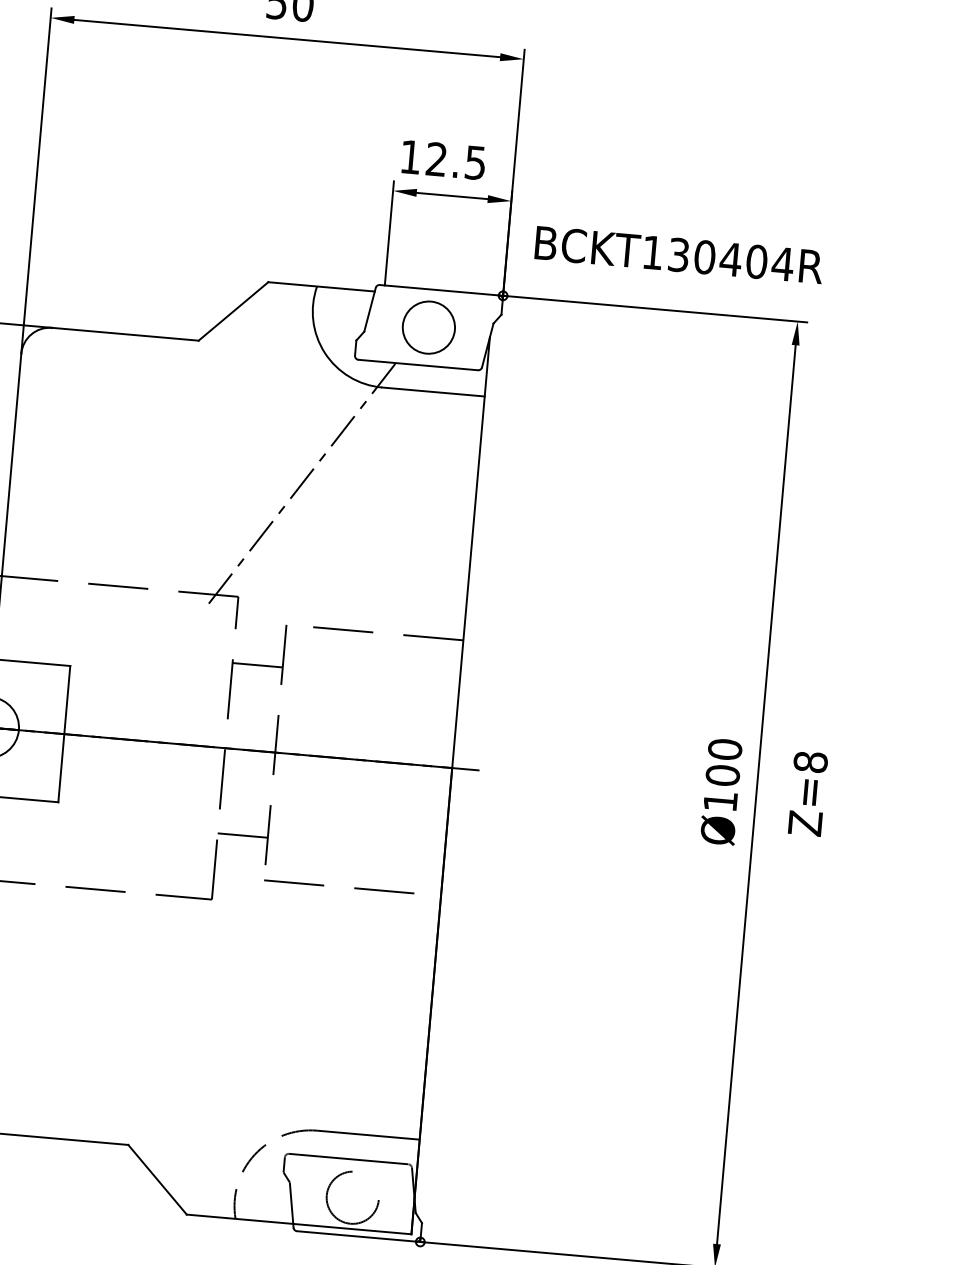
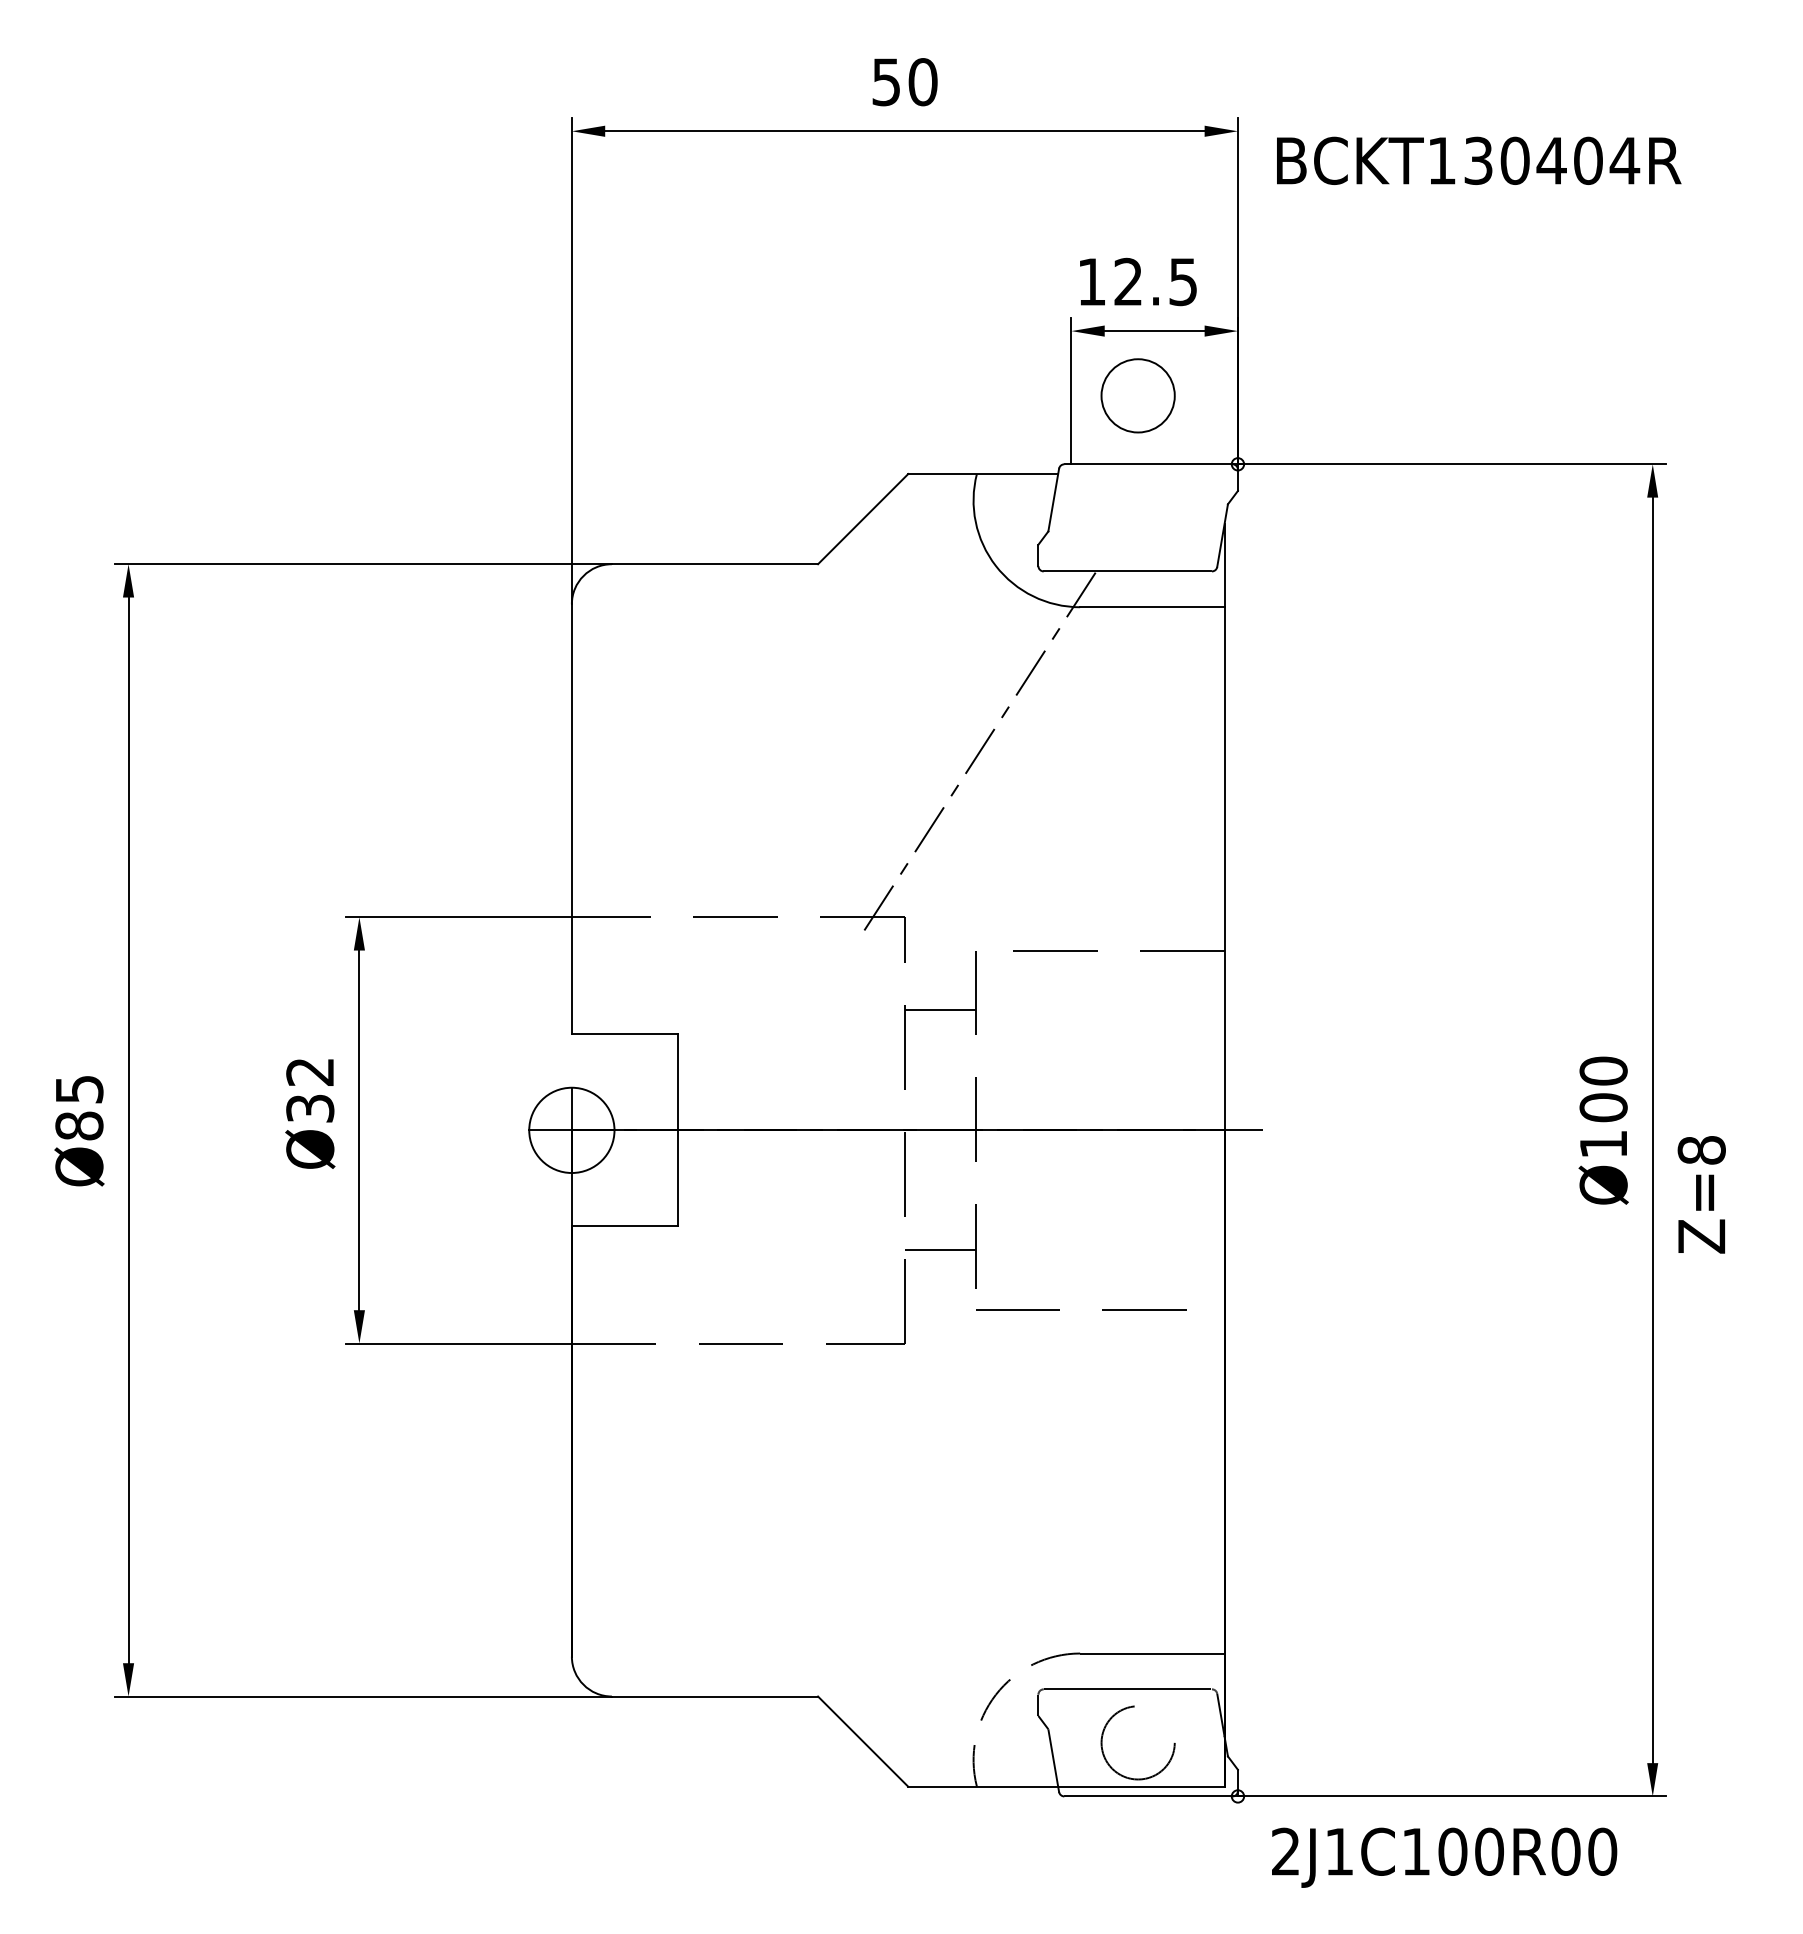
text: (679, 254) -> (1479, 160), moved
circle: (428, 327) -> (1137, 395), moved
text: (807, 793) -> (1701, 1194), moved

